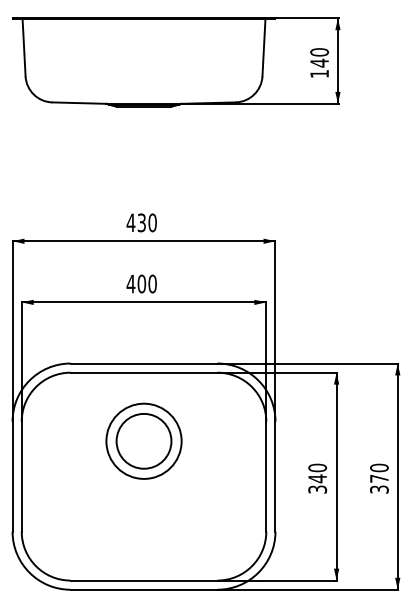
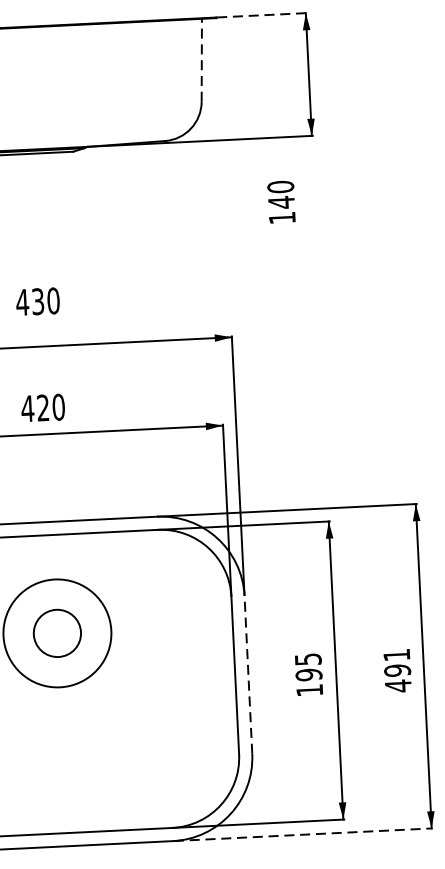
line: (307, 18) -> (262, 15), solid -> dashed
line: (263, 47) -> (201, 60), solid -> dashed
text: (319, 62) -> (281, 201), moved
text: (141, 222) -> (37, 301), moved
text: (141, 283) -> (42, 407), 400 -> 420
circle: (143, 440) -> (56, 632), size x0.6
line: (275, 476) -> (248, 674), solid -> dashed
text: (317, 478) -> (308, 674), 340 -> 195
text: (379, 478) -> (397, 670), 370 -> 491
line: (308, 589) -> (303, 834), solid -> dashed

